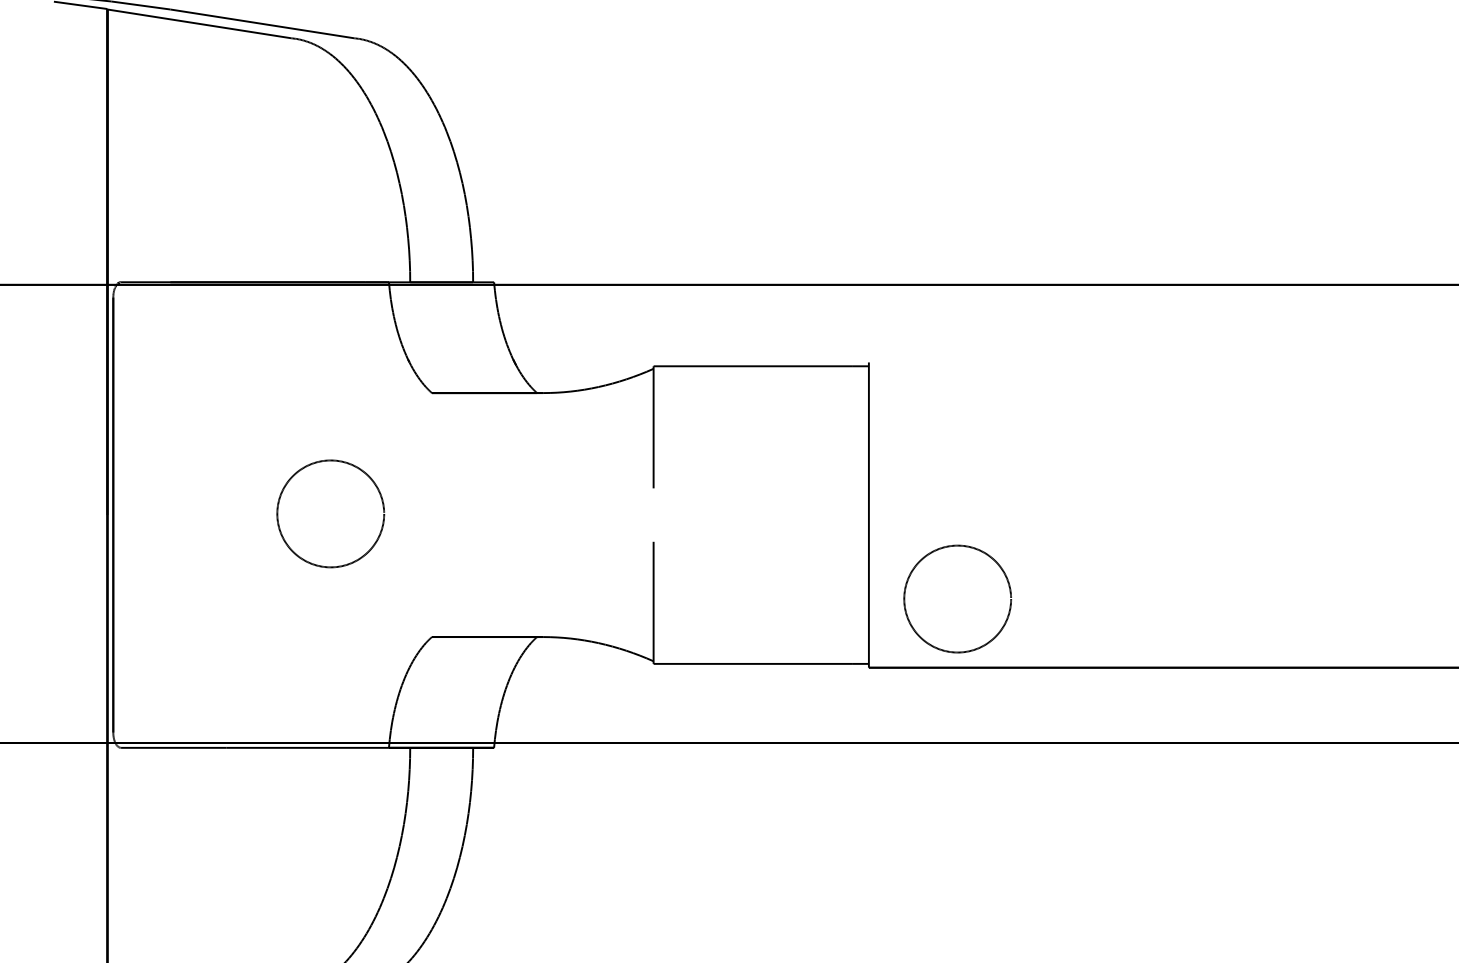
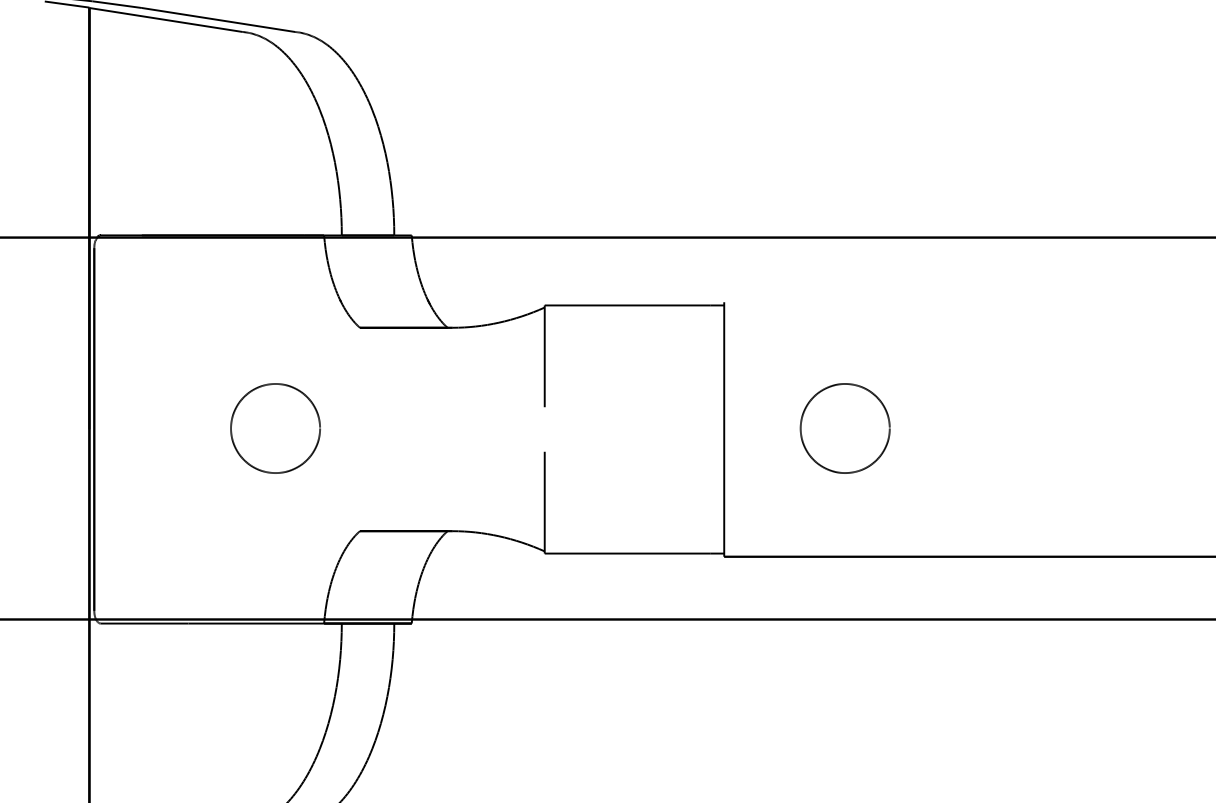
part: (956, 599) -> (844, 428), moved

